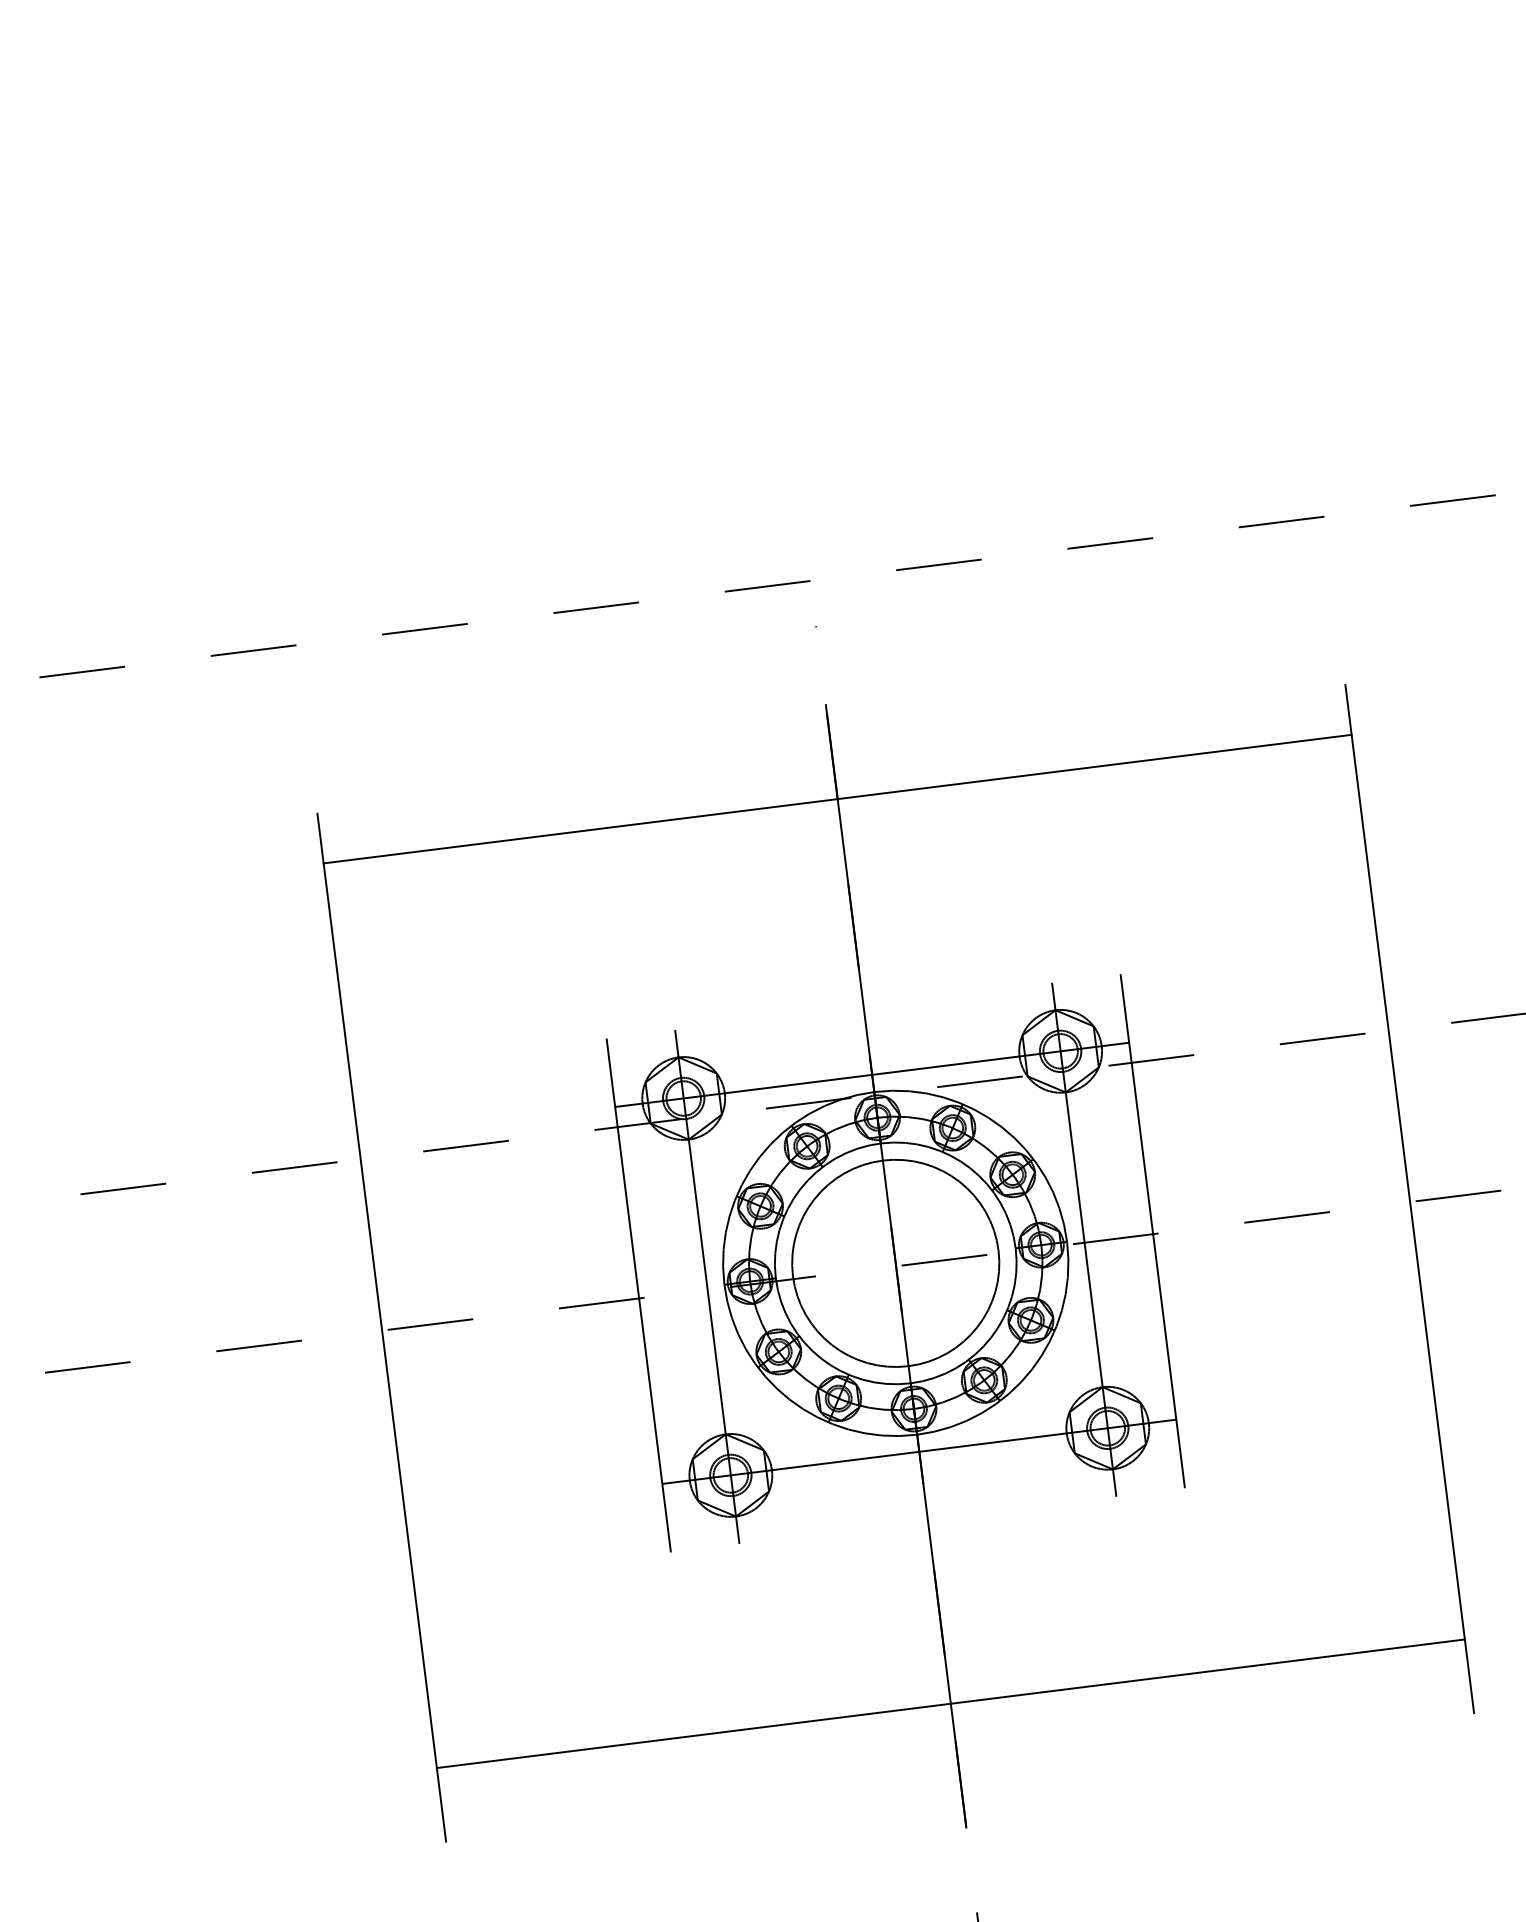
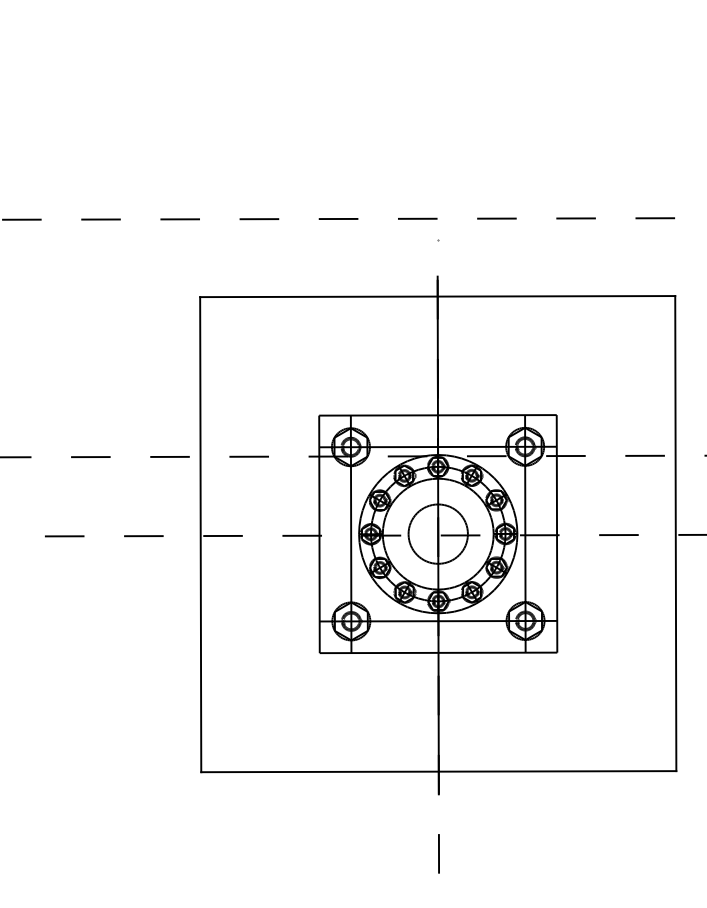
line: (837, 799) -> (437, 296), moved
line: (862, 1006) -> (437, 415), added
circle: (893, 1262) -> (437, 533), size x0.62
line: (927, 1519) -> (438, 652), added
line: (950, 1703) -> (438, 771), moved

